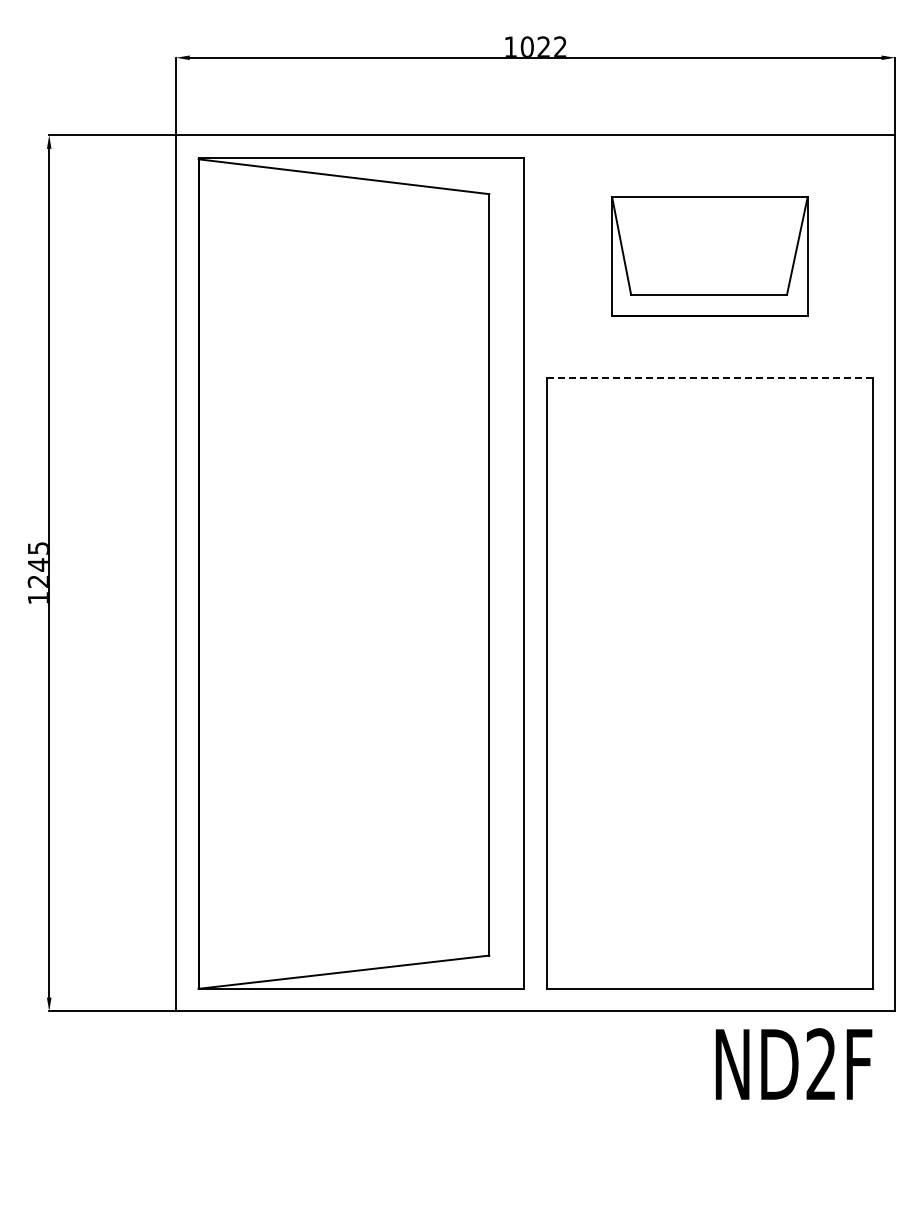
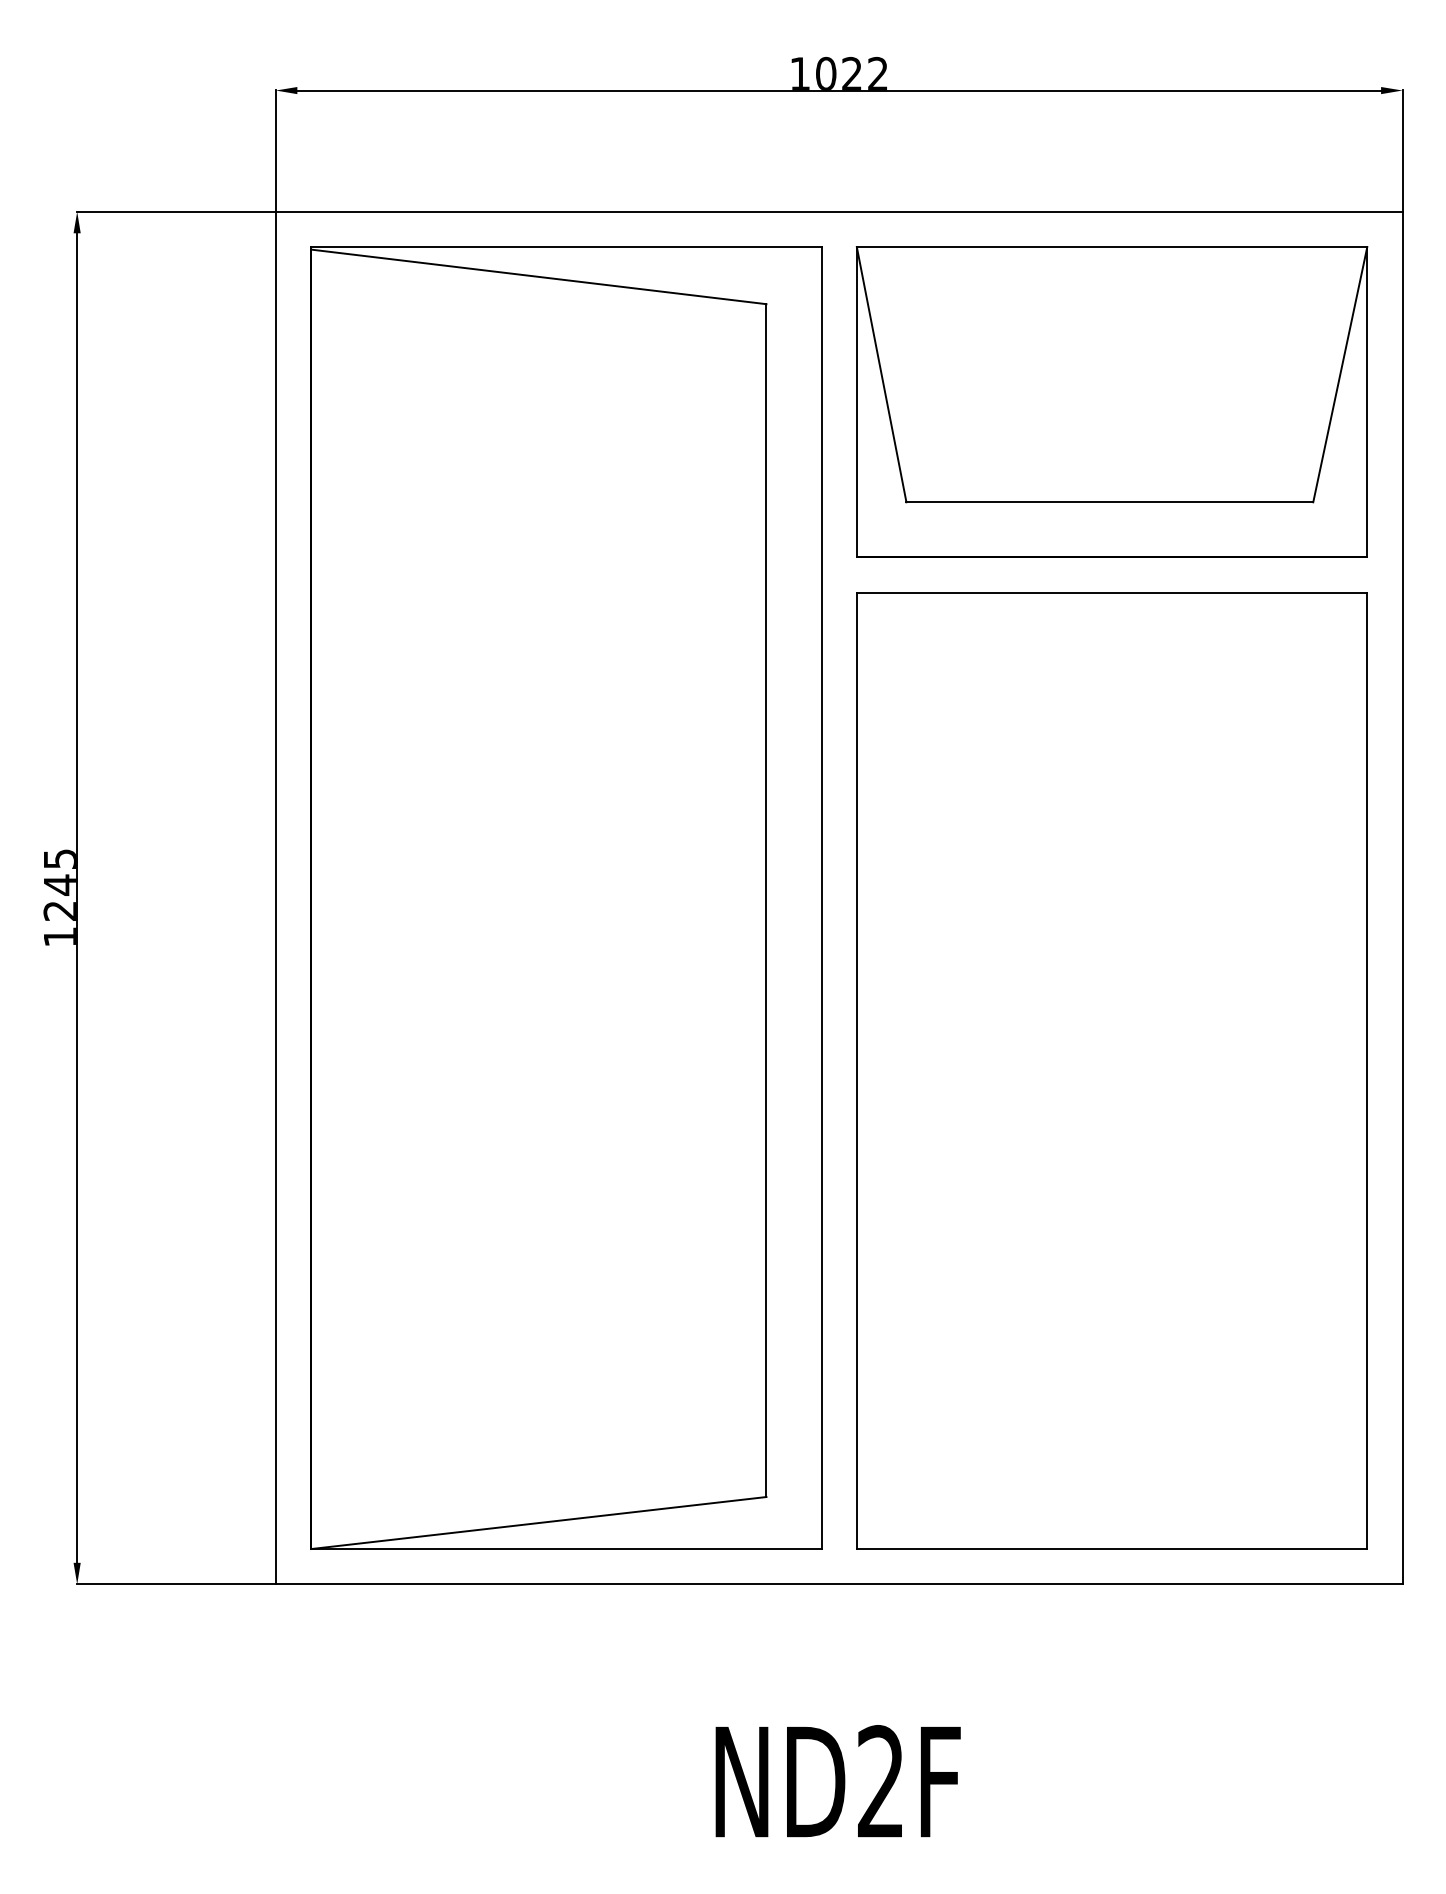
part: (709, 256) -> (1111, 401), size x1.67
line: (709, 378) -> (1111, 592), dashed -> solid
text: (793, 1063) -> (837, 1780), moved

